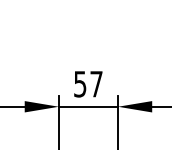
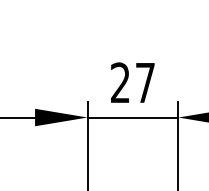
text: (80, 83) -> (120, 81), 57 -> 27

